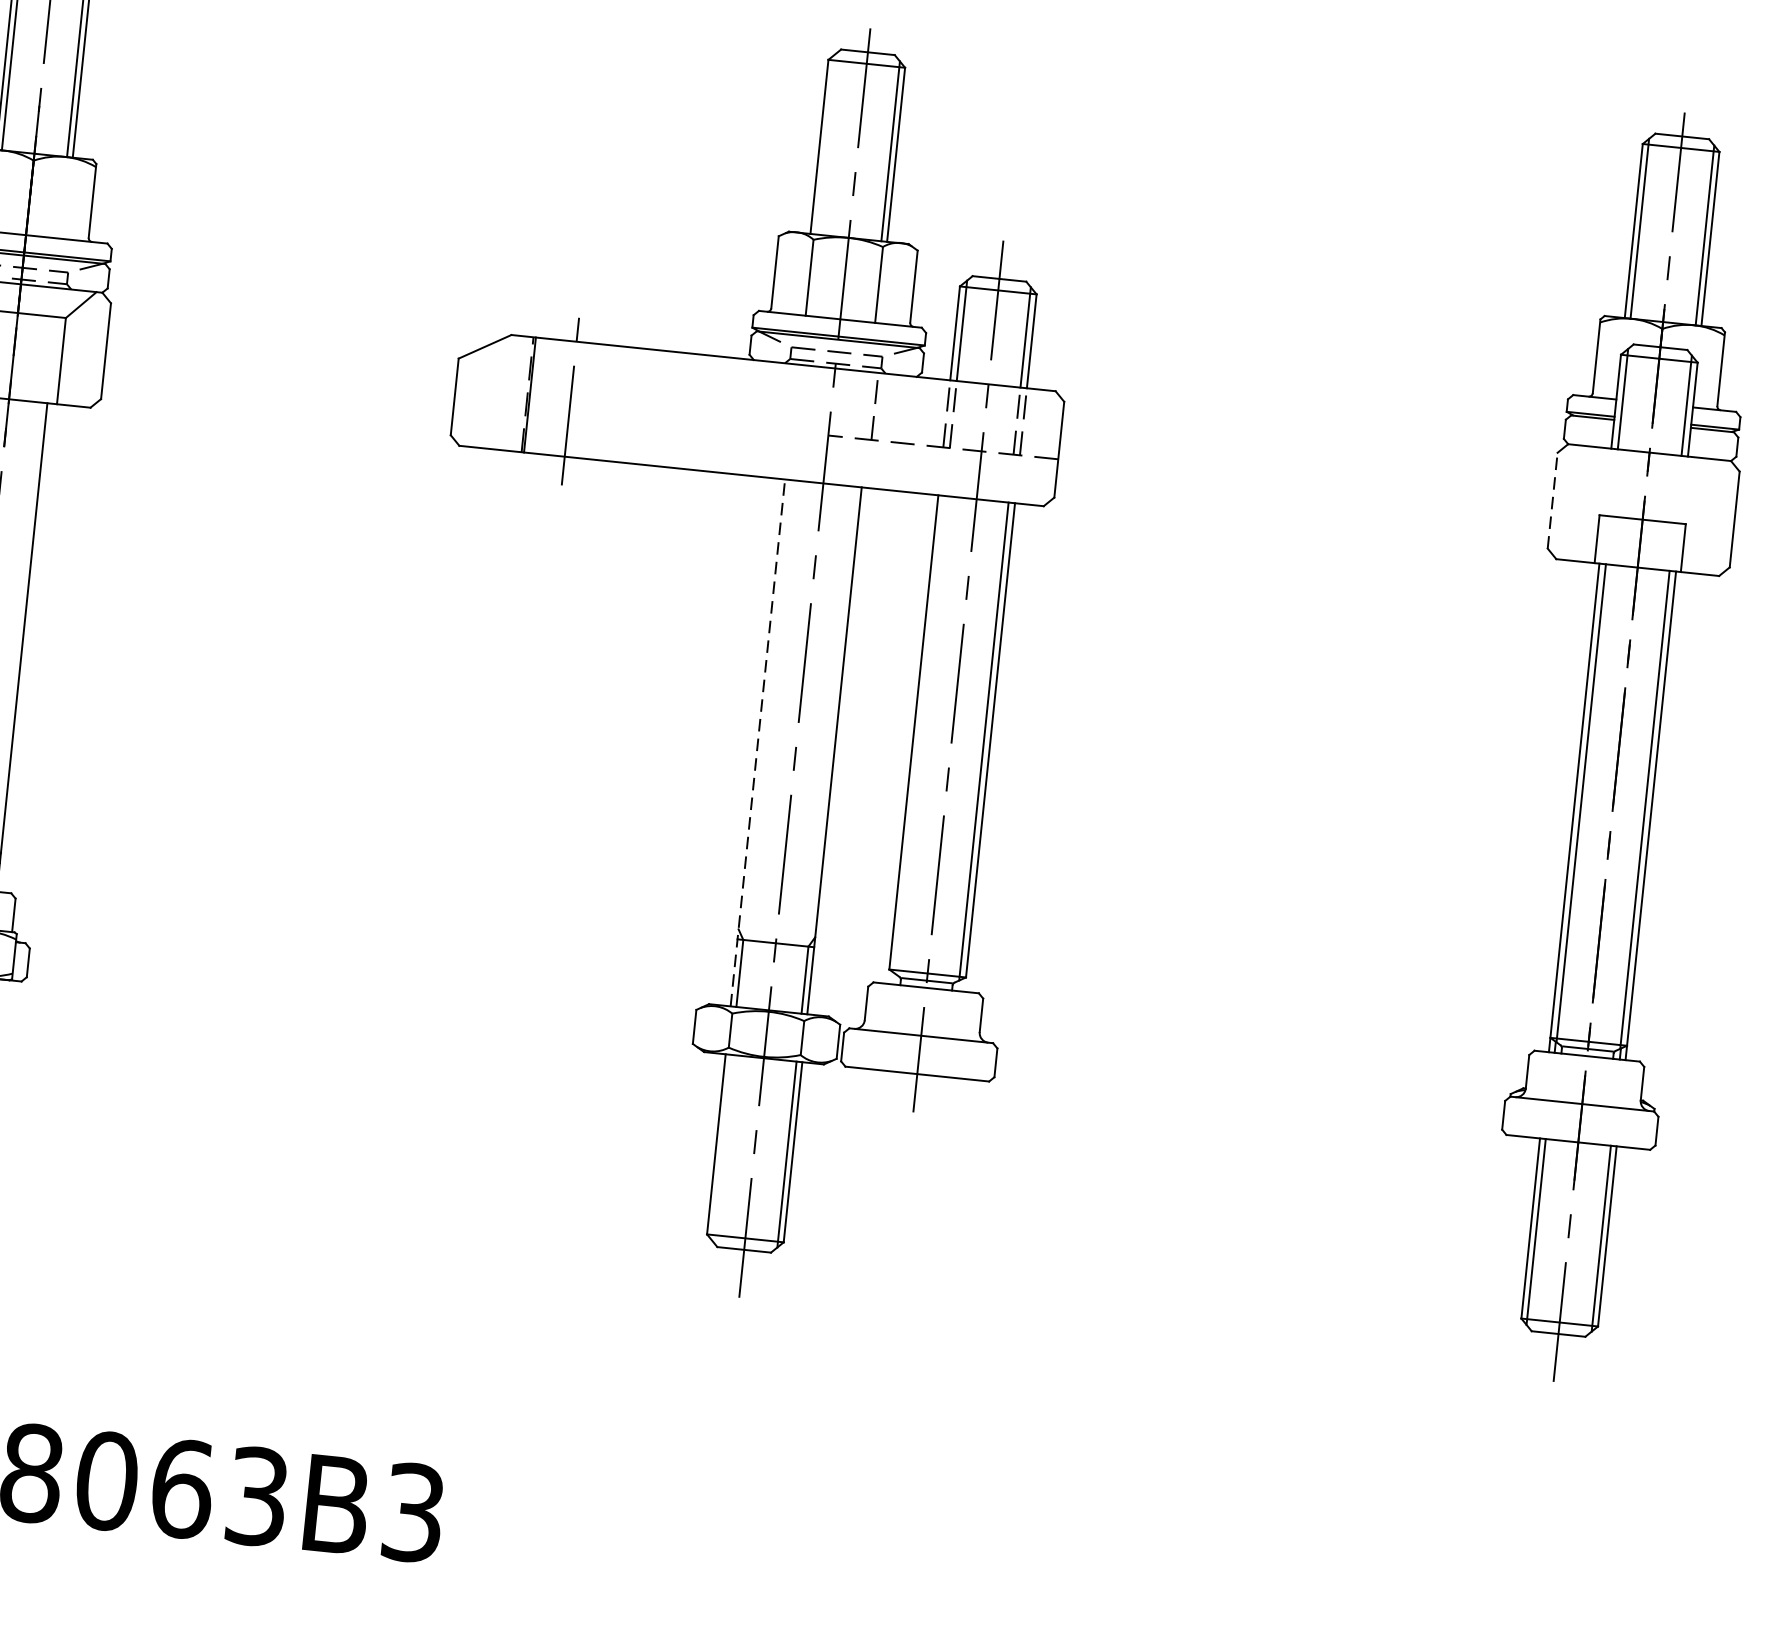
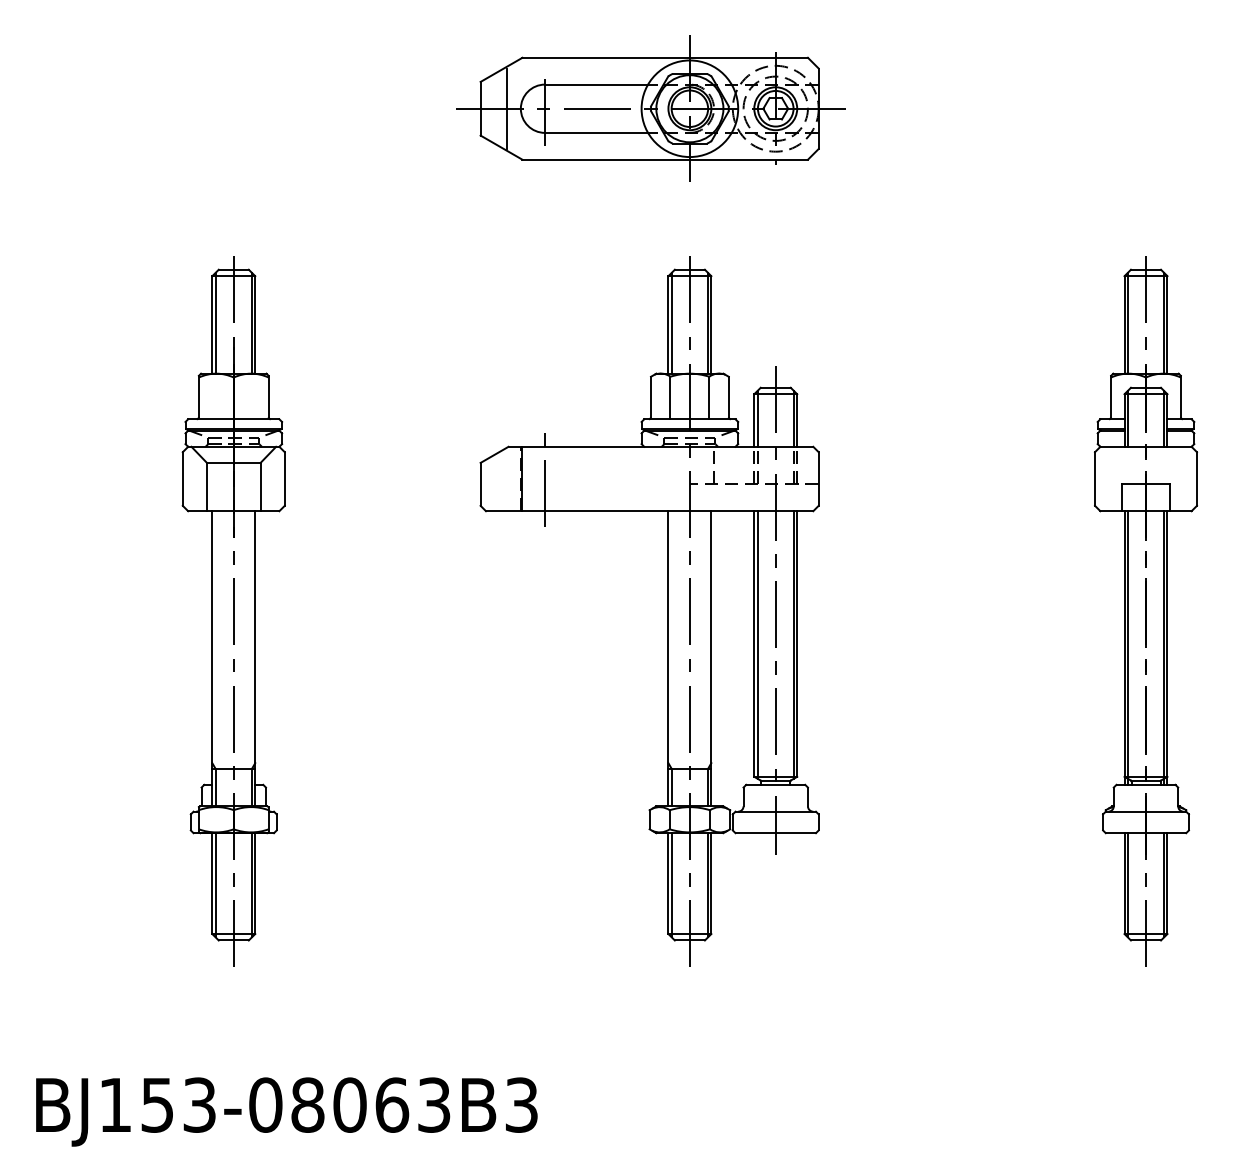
line: (825, 143) -> (671, 322), added
line: (1553, 501) -> (1095, 479), dashed -> solid
line: (919, 733) -> (757, 644), added
line: (758, 742) -> (668, 658), dashed -> solid
line: (721, 1148) -> (671, 885), added

